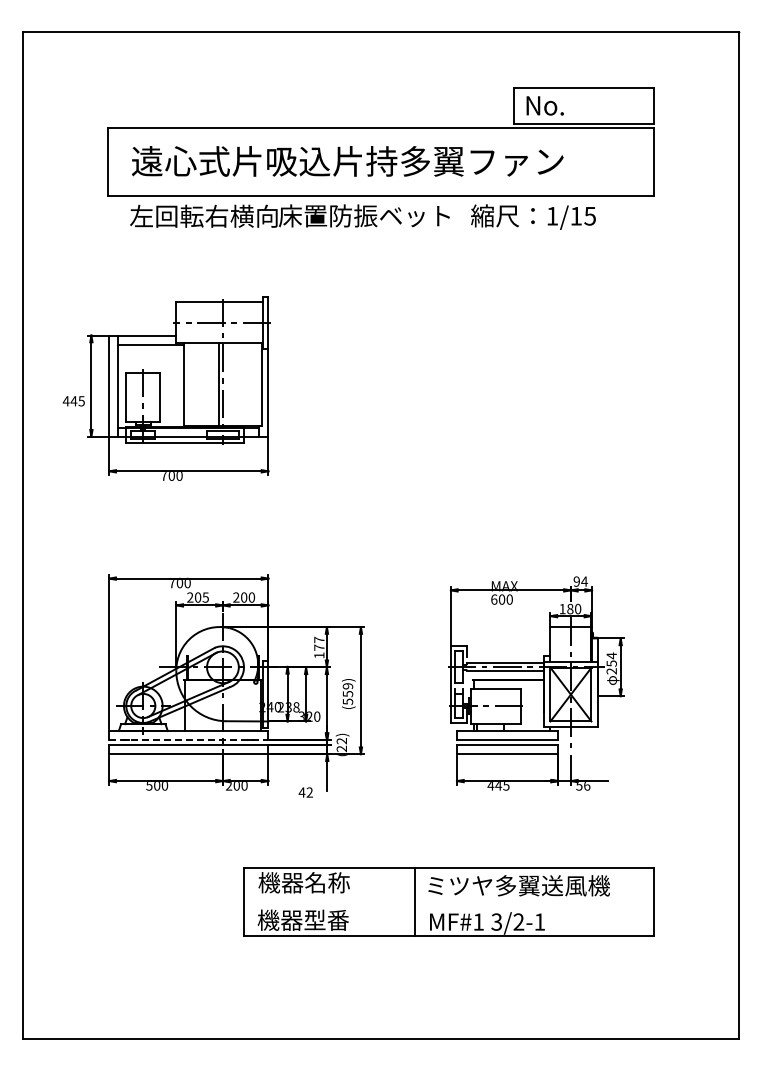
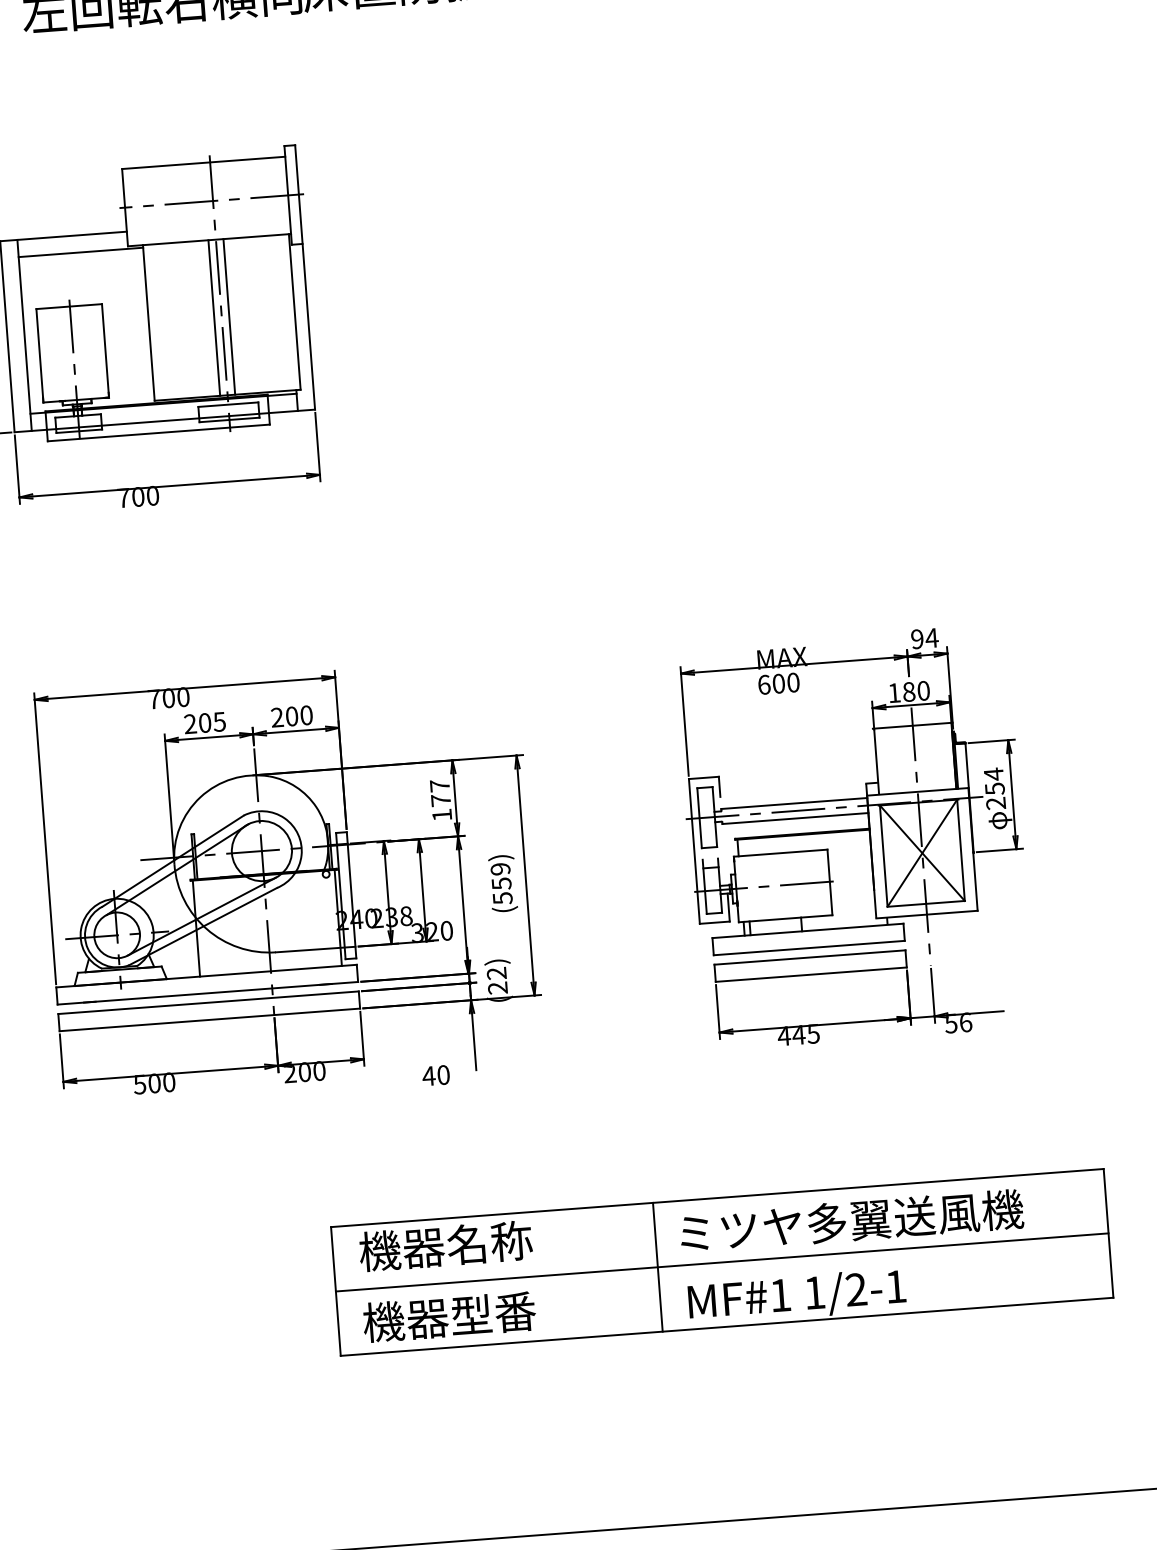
line: (226, 384) -> (228, 317), added
line: (188, 740) -> (207, 994), dashed -> solid
text: (309, 792) -> (442, 1074), 42 -> 40
line: (449, 902) -> (722, 1262), added
text: (496, 921) -> (814, 1291), 3/2-1 -> 1/2-1

